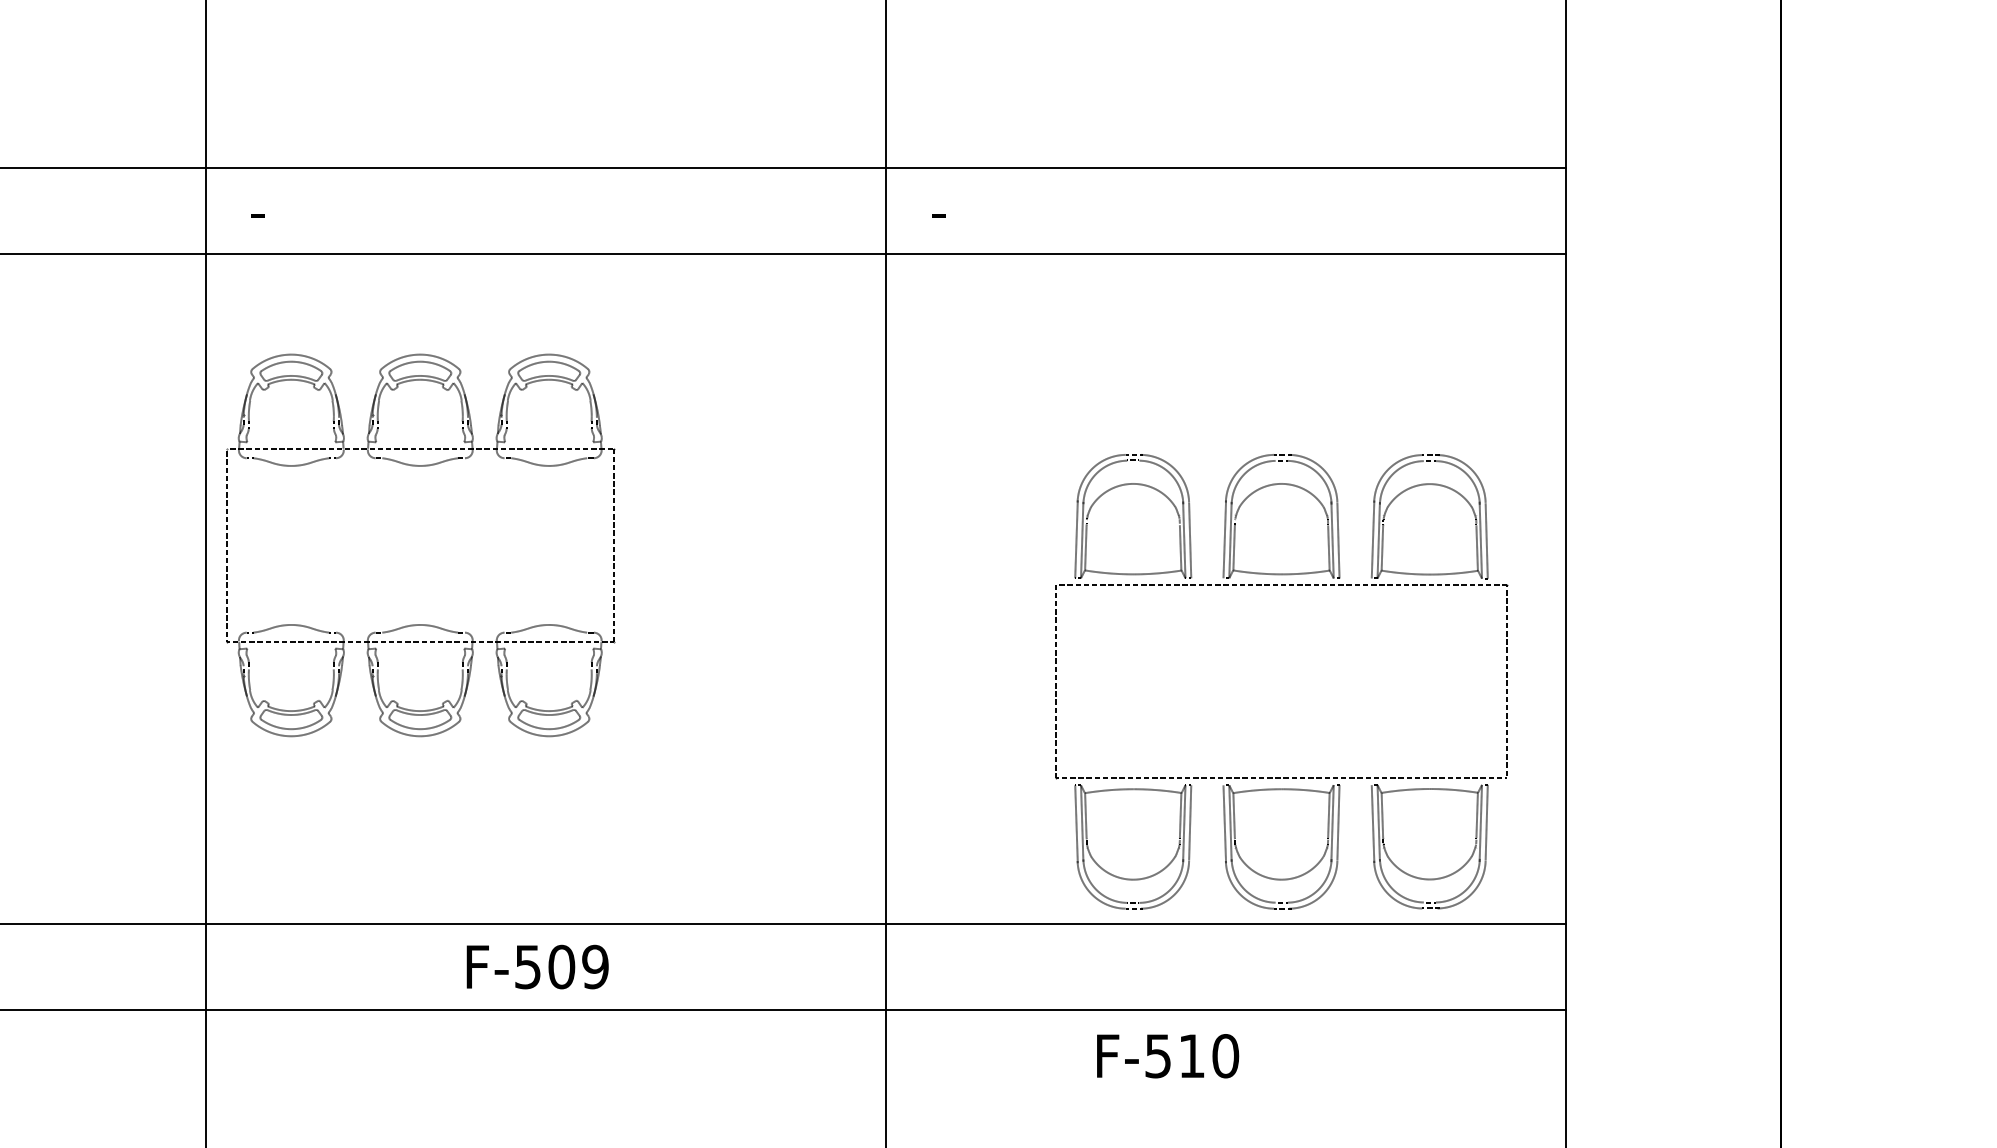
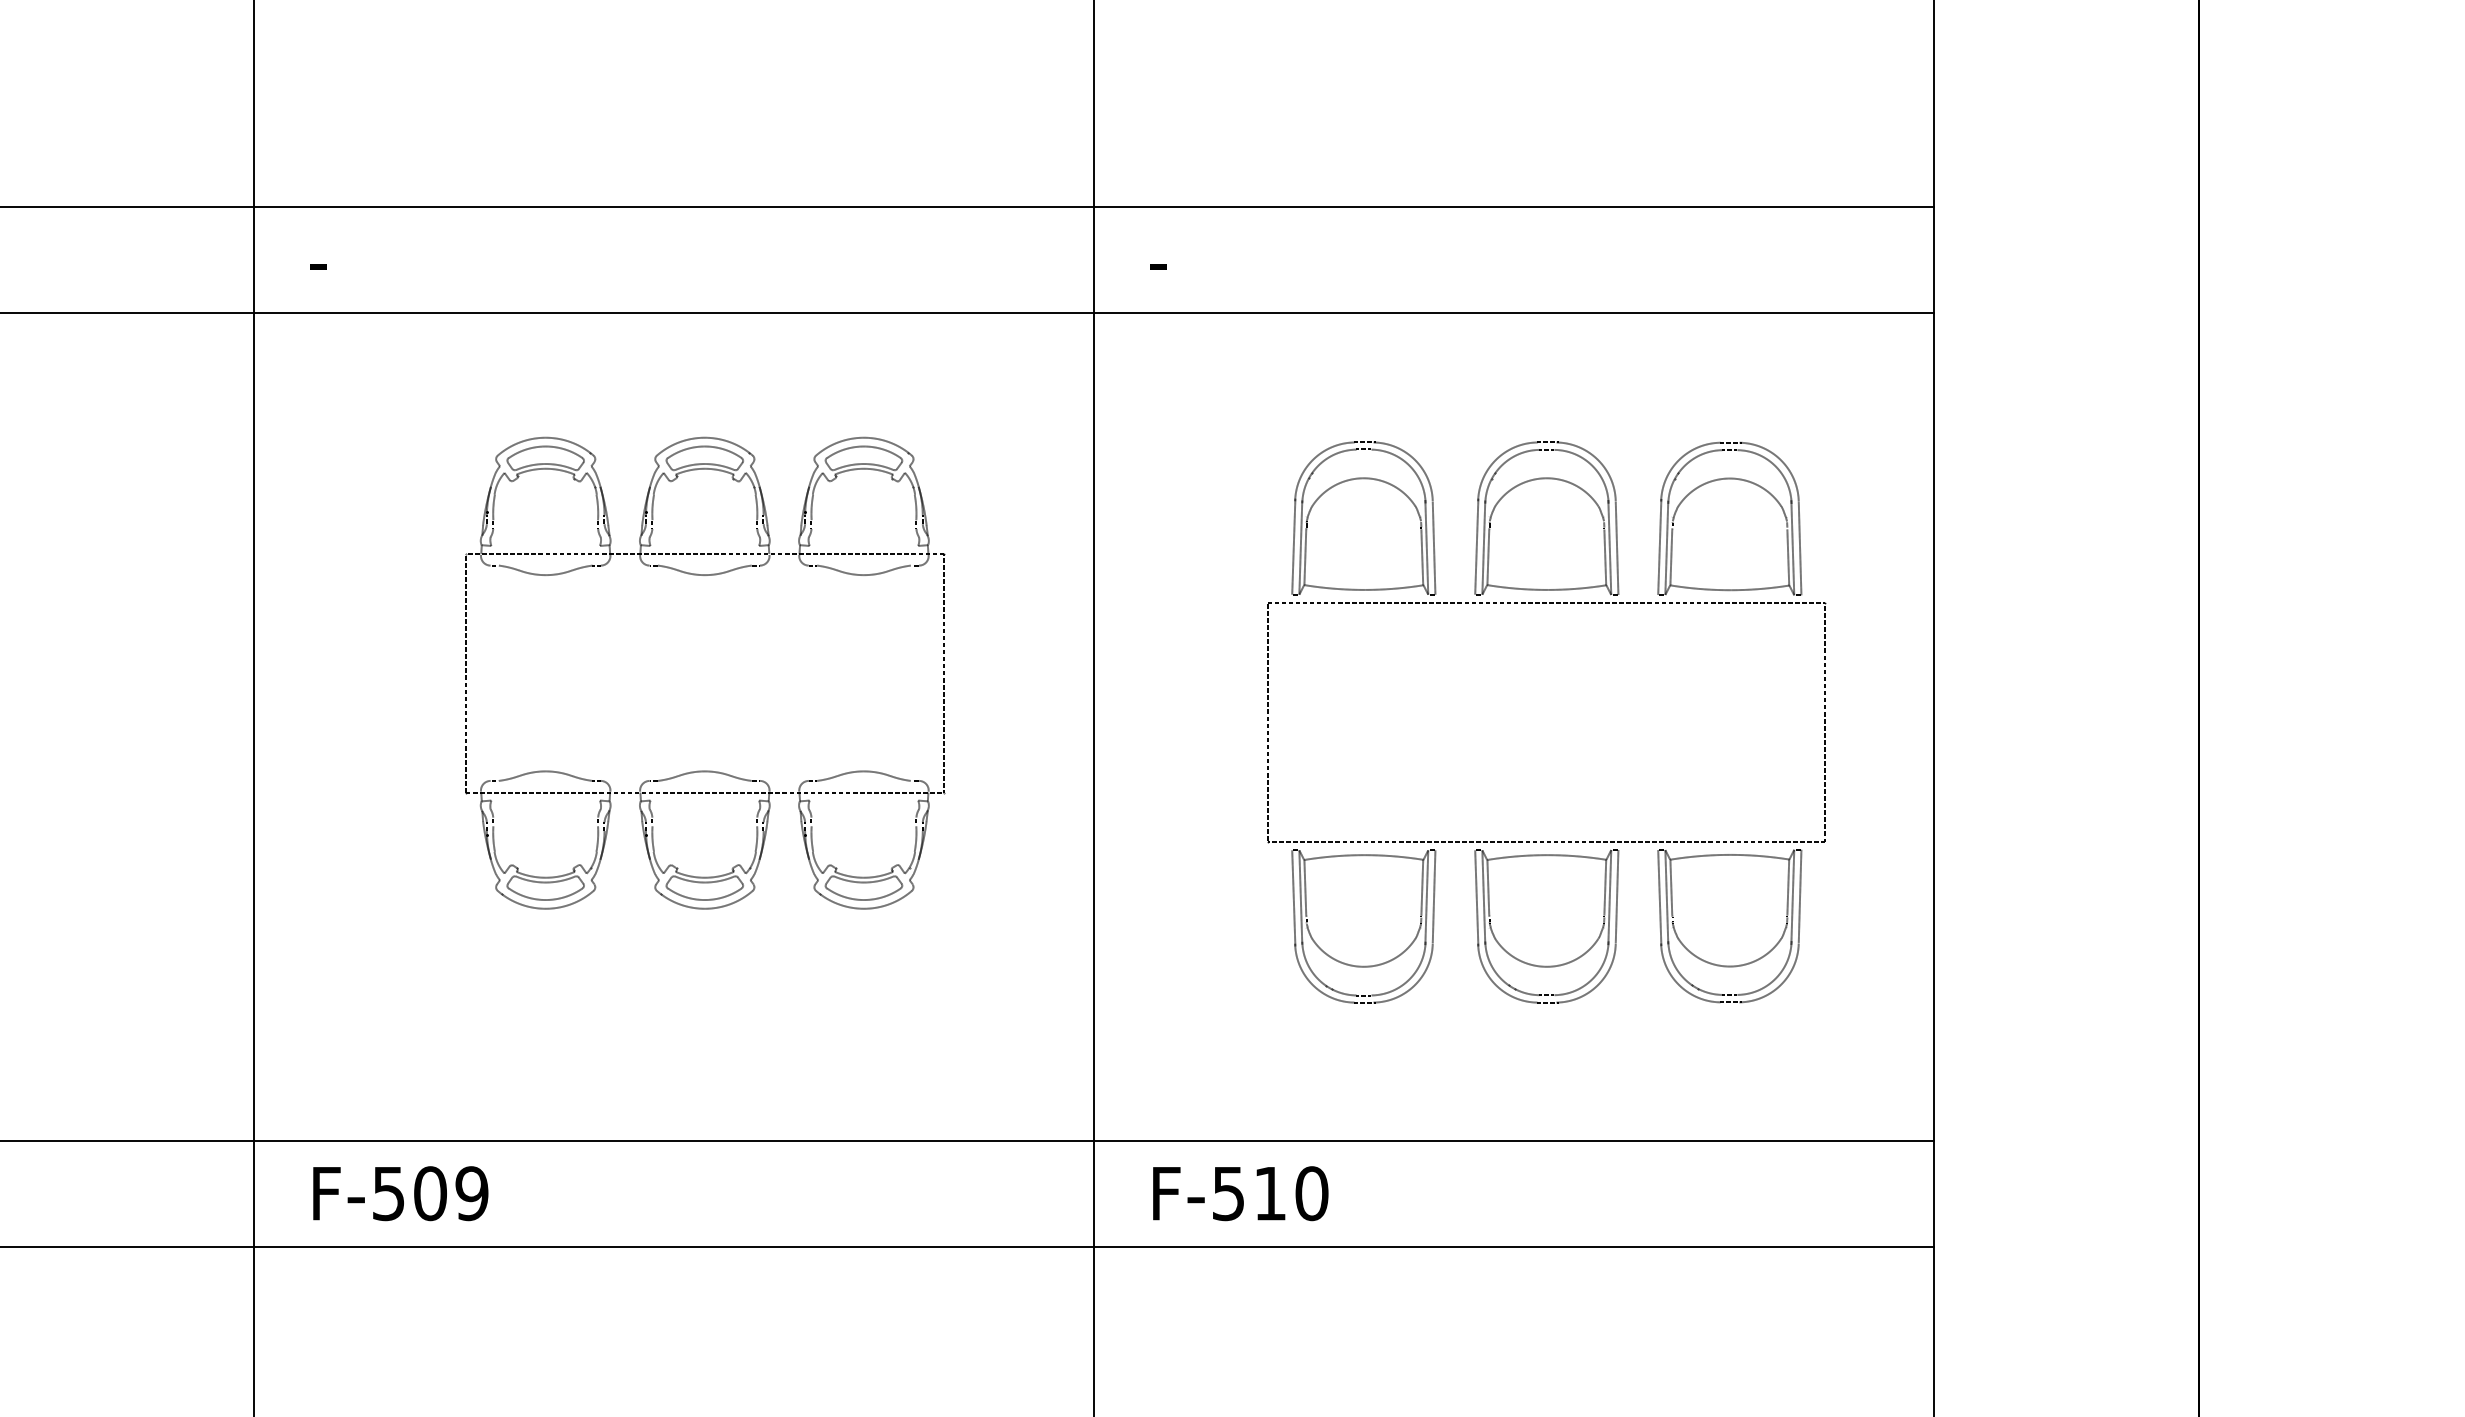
part: (420, 466) -> (705, 575), moved
part: (1281, 585) -> (1546, 603), moved
text: (537, 966) -> (400, 1193), moved
text: (1167, 1056) -> (1240, 1193), moved

